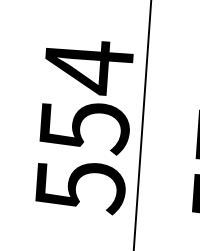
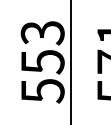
text: (88, 68) -> (42, 33), 554 -> 553

